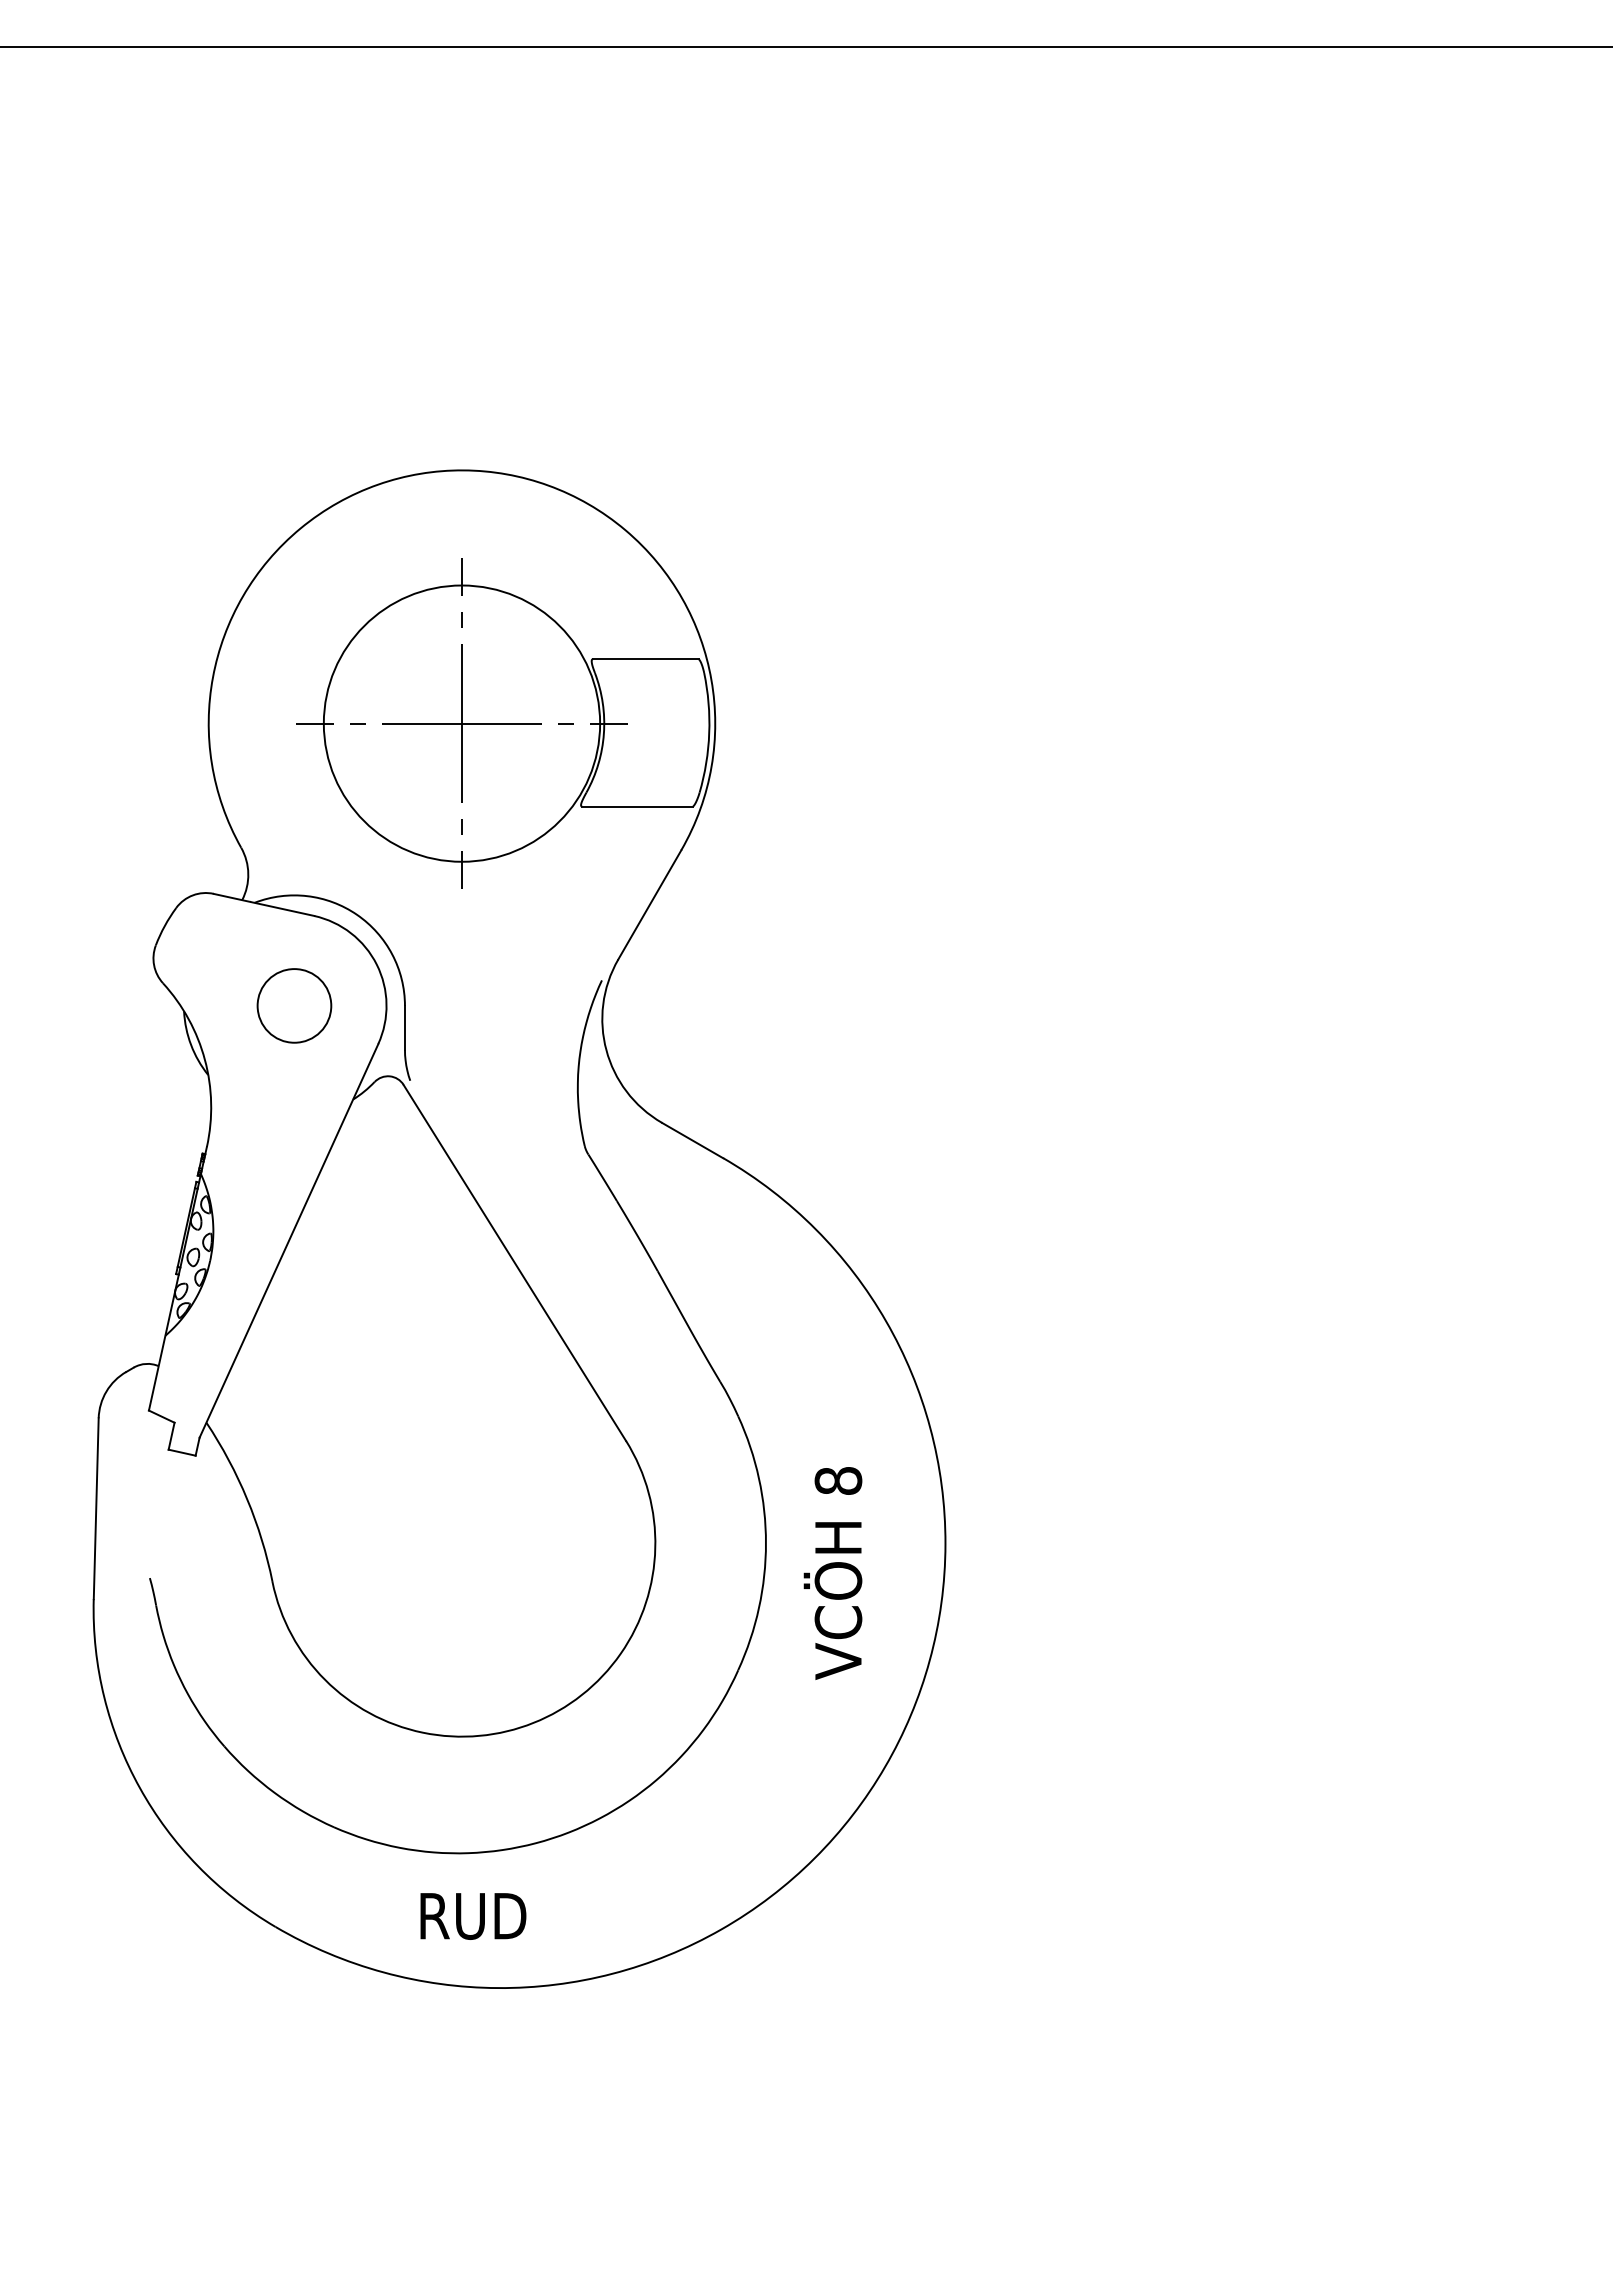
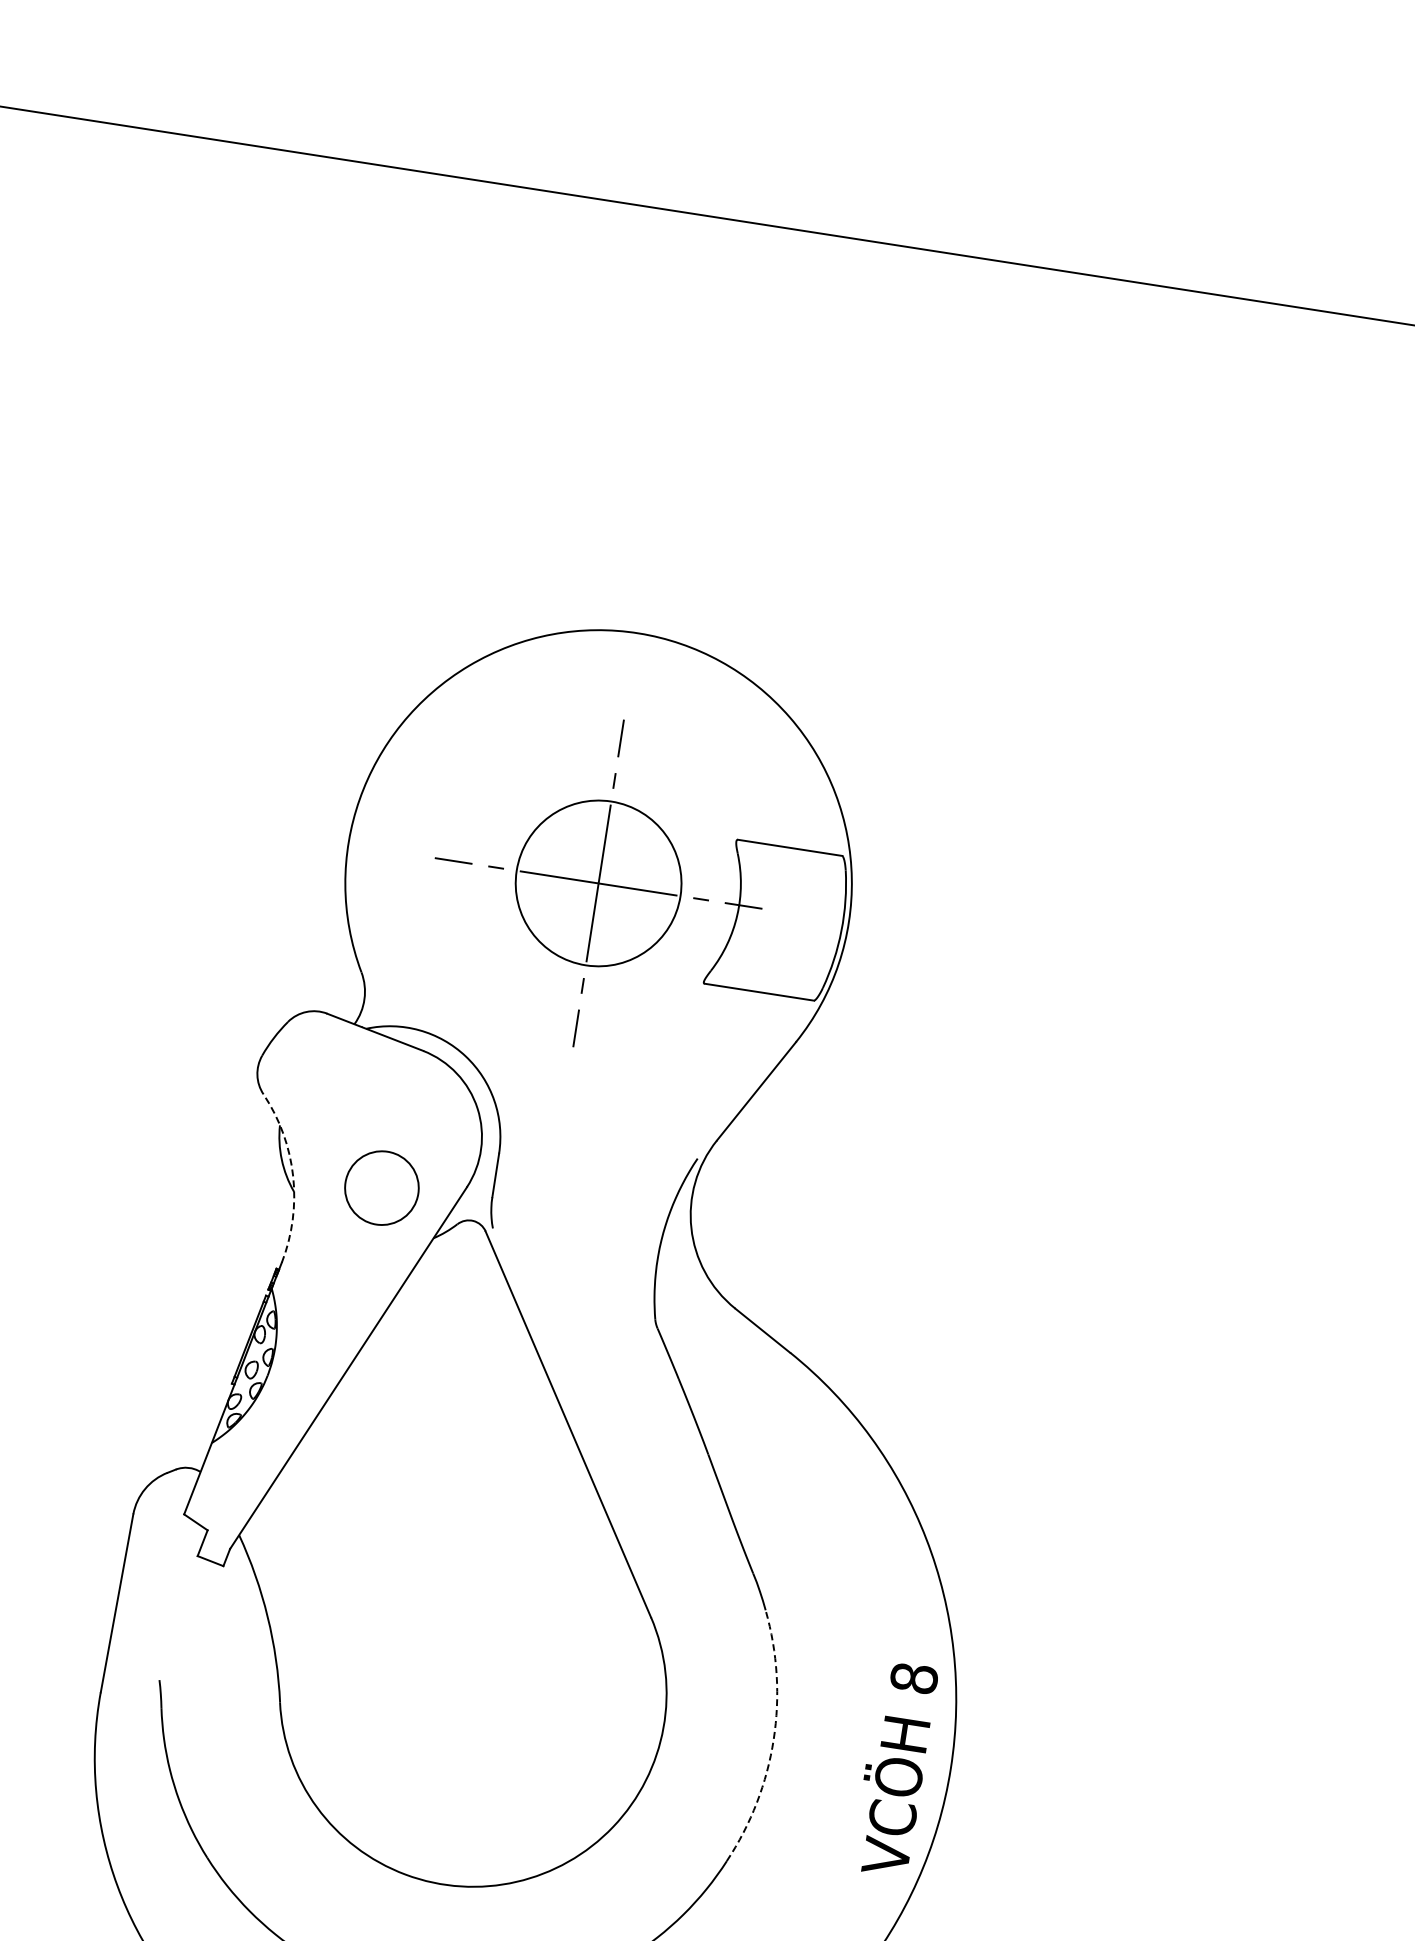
circle: (461, 723) -> (598, 883), size x0.6
circle: (294, 1005) -> (382, 1187), moved
arc: (204, 1059) -> (292, 1175), solid -> dashed
arc: (765, 1543) -> (773, 1740), solid -> dashed
text: (832, 1573) -> (894, 1768), moved

